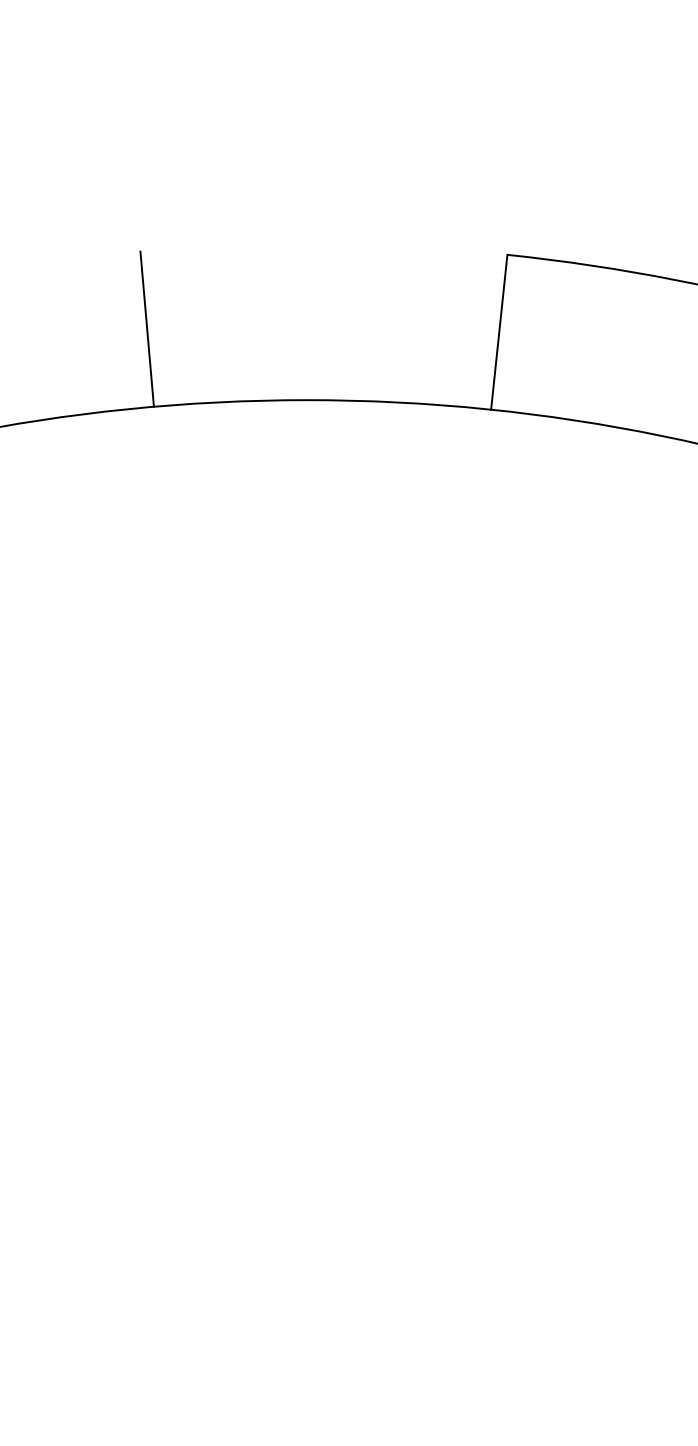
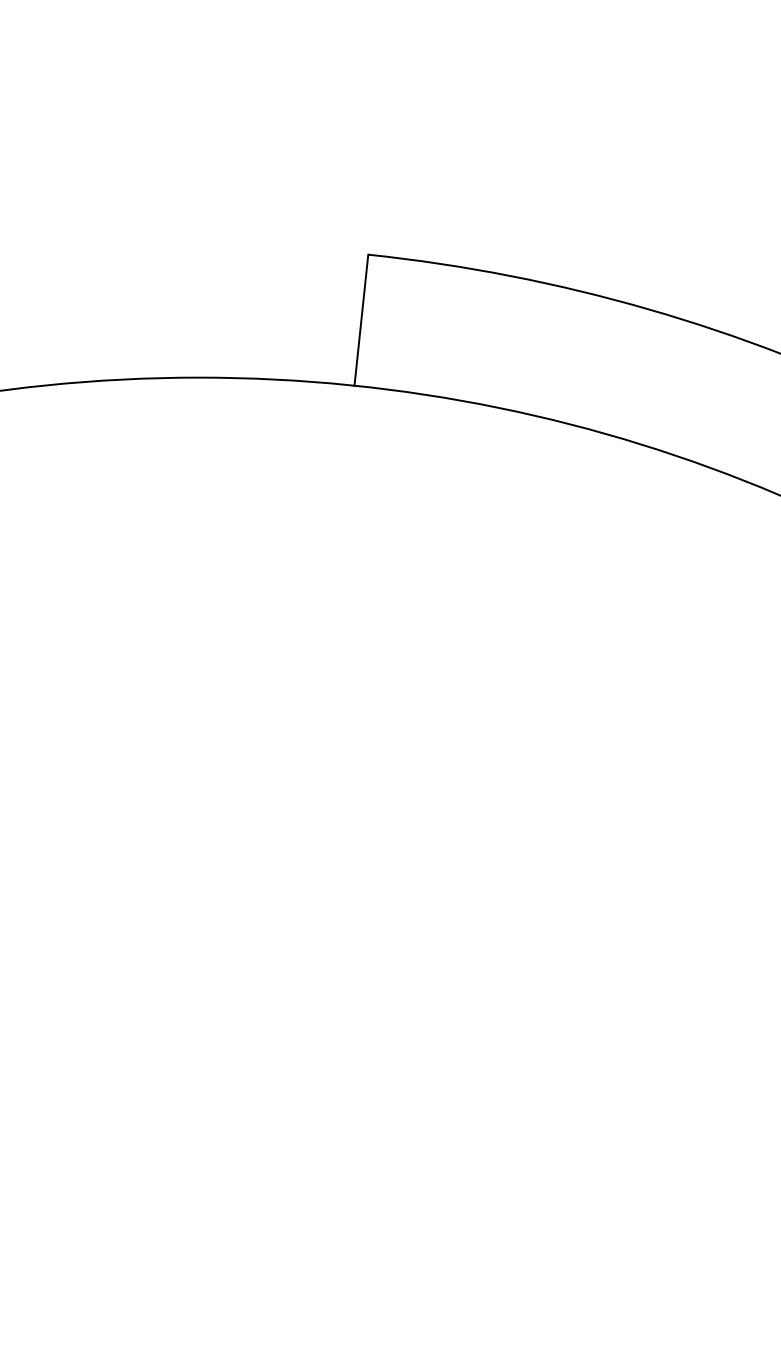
line: (147, 329) -> (63, 317), removed

